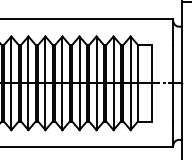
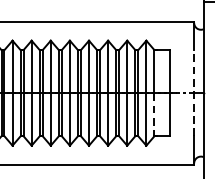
line: (173, 82) -> (194, 92), solid -> dashed
line: (137, 102) -> (154, 114), solid -> dashed

